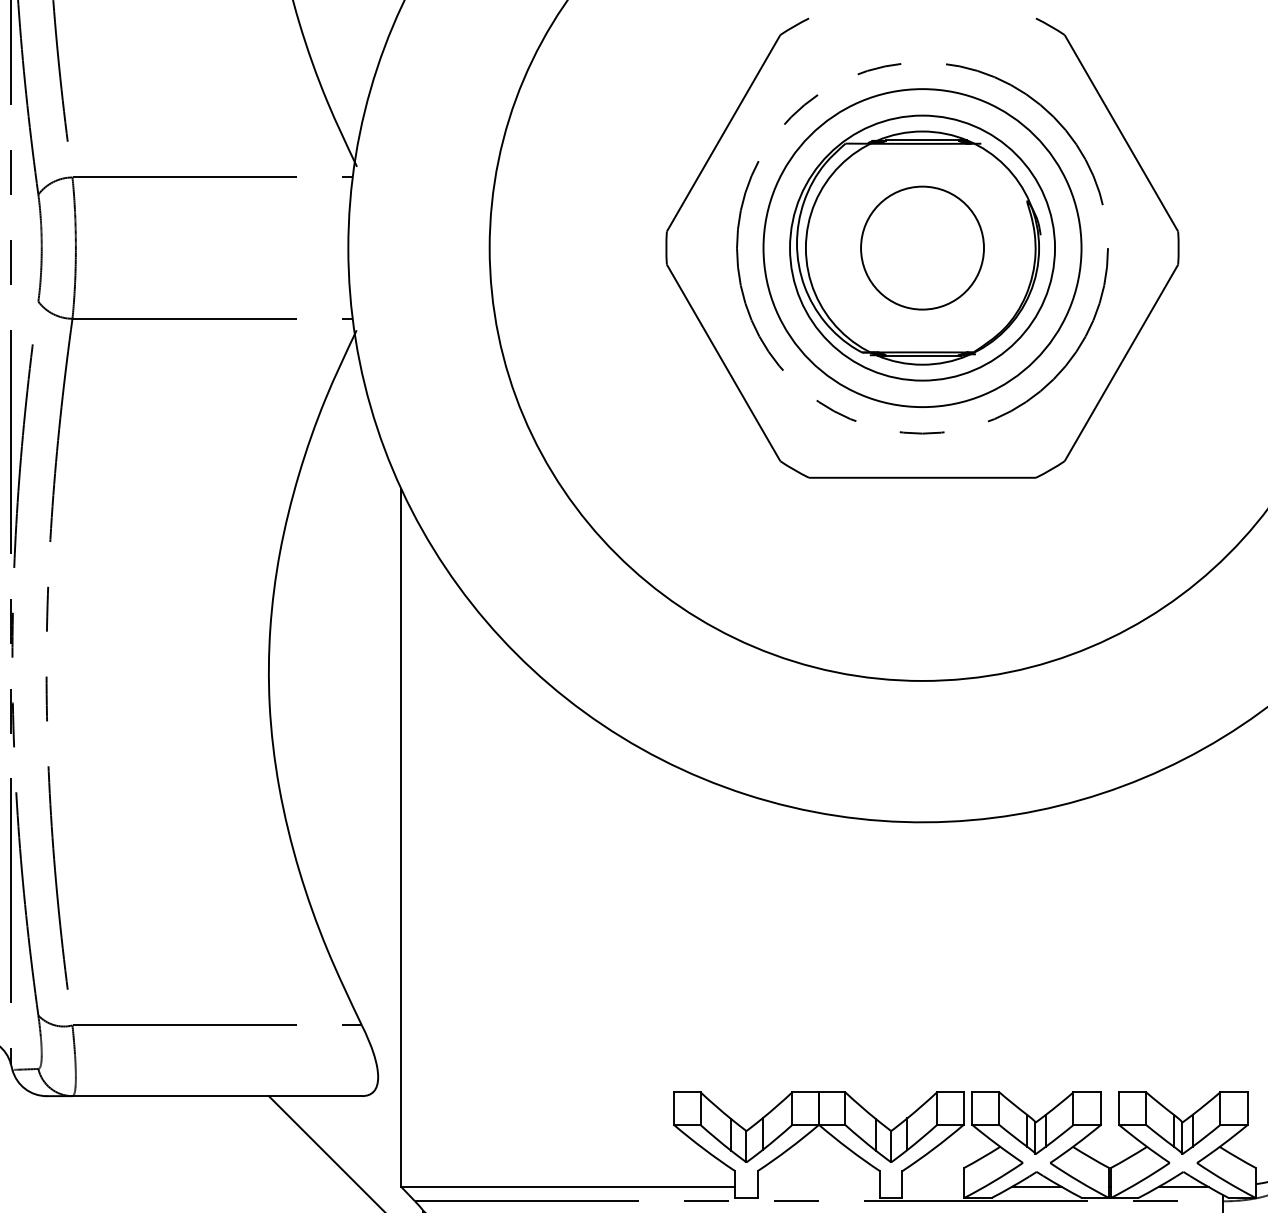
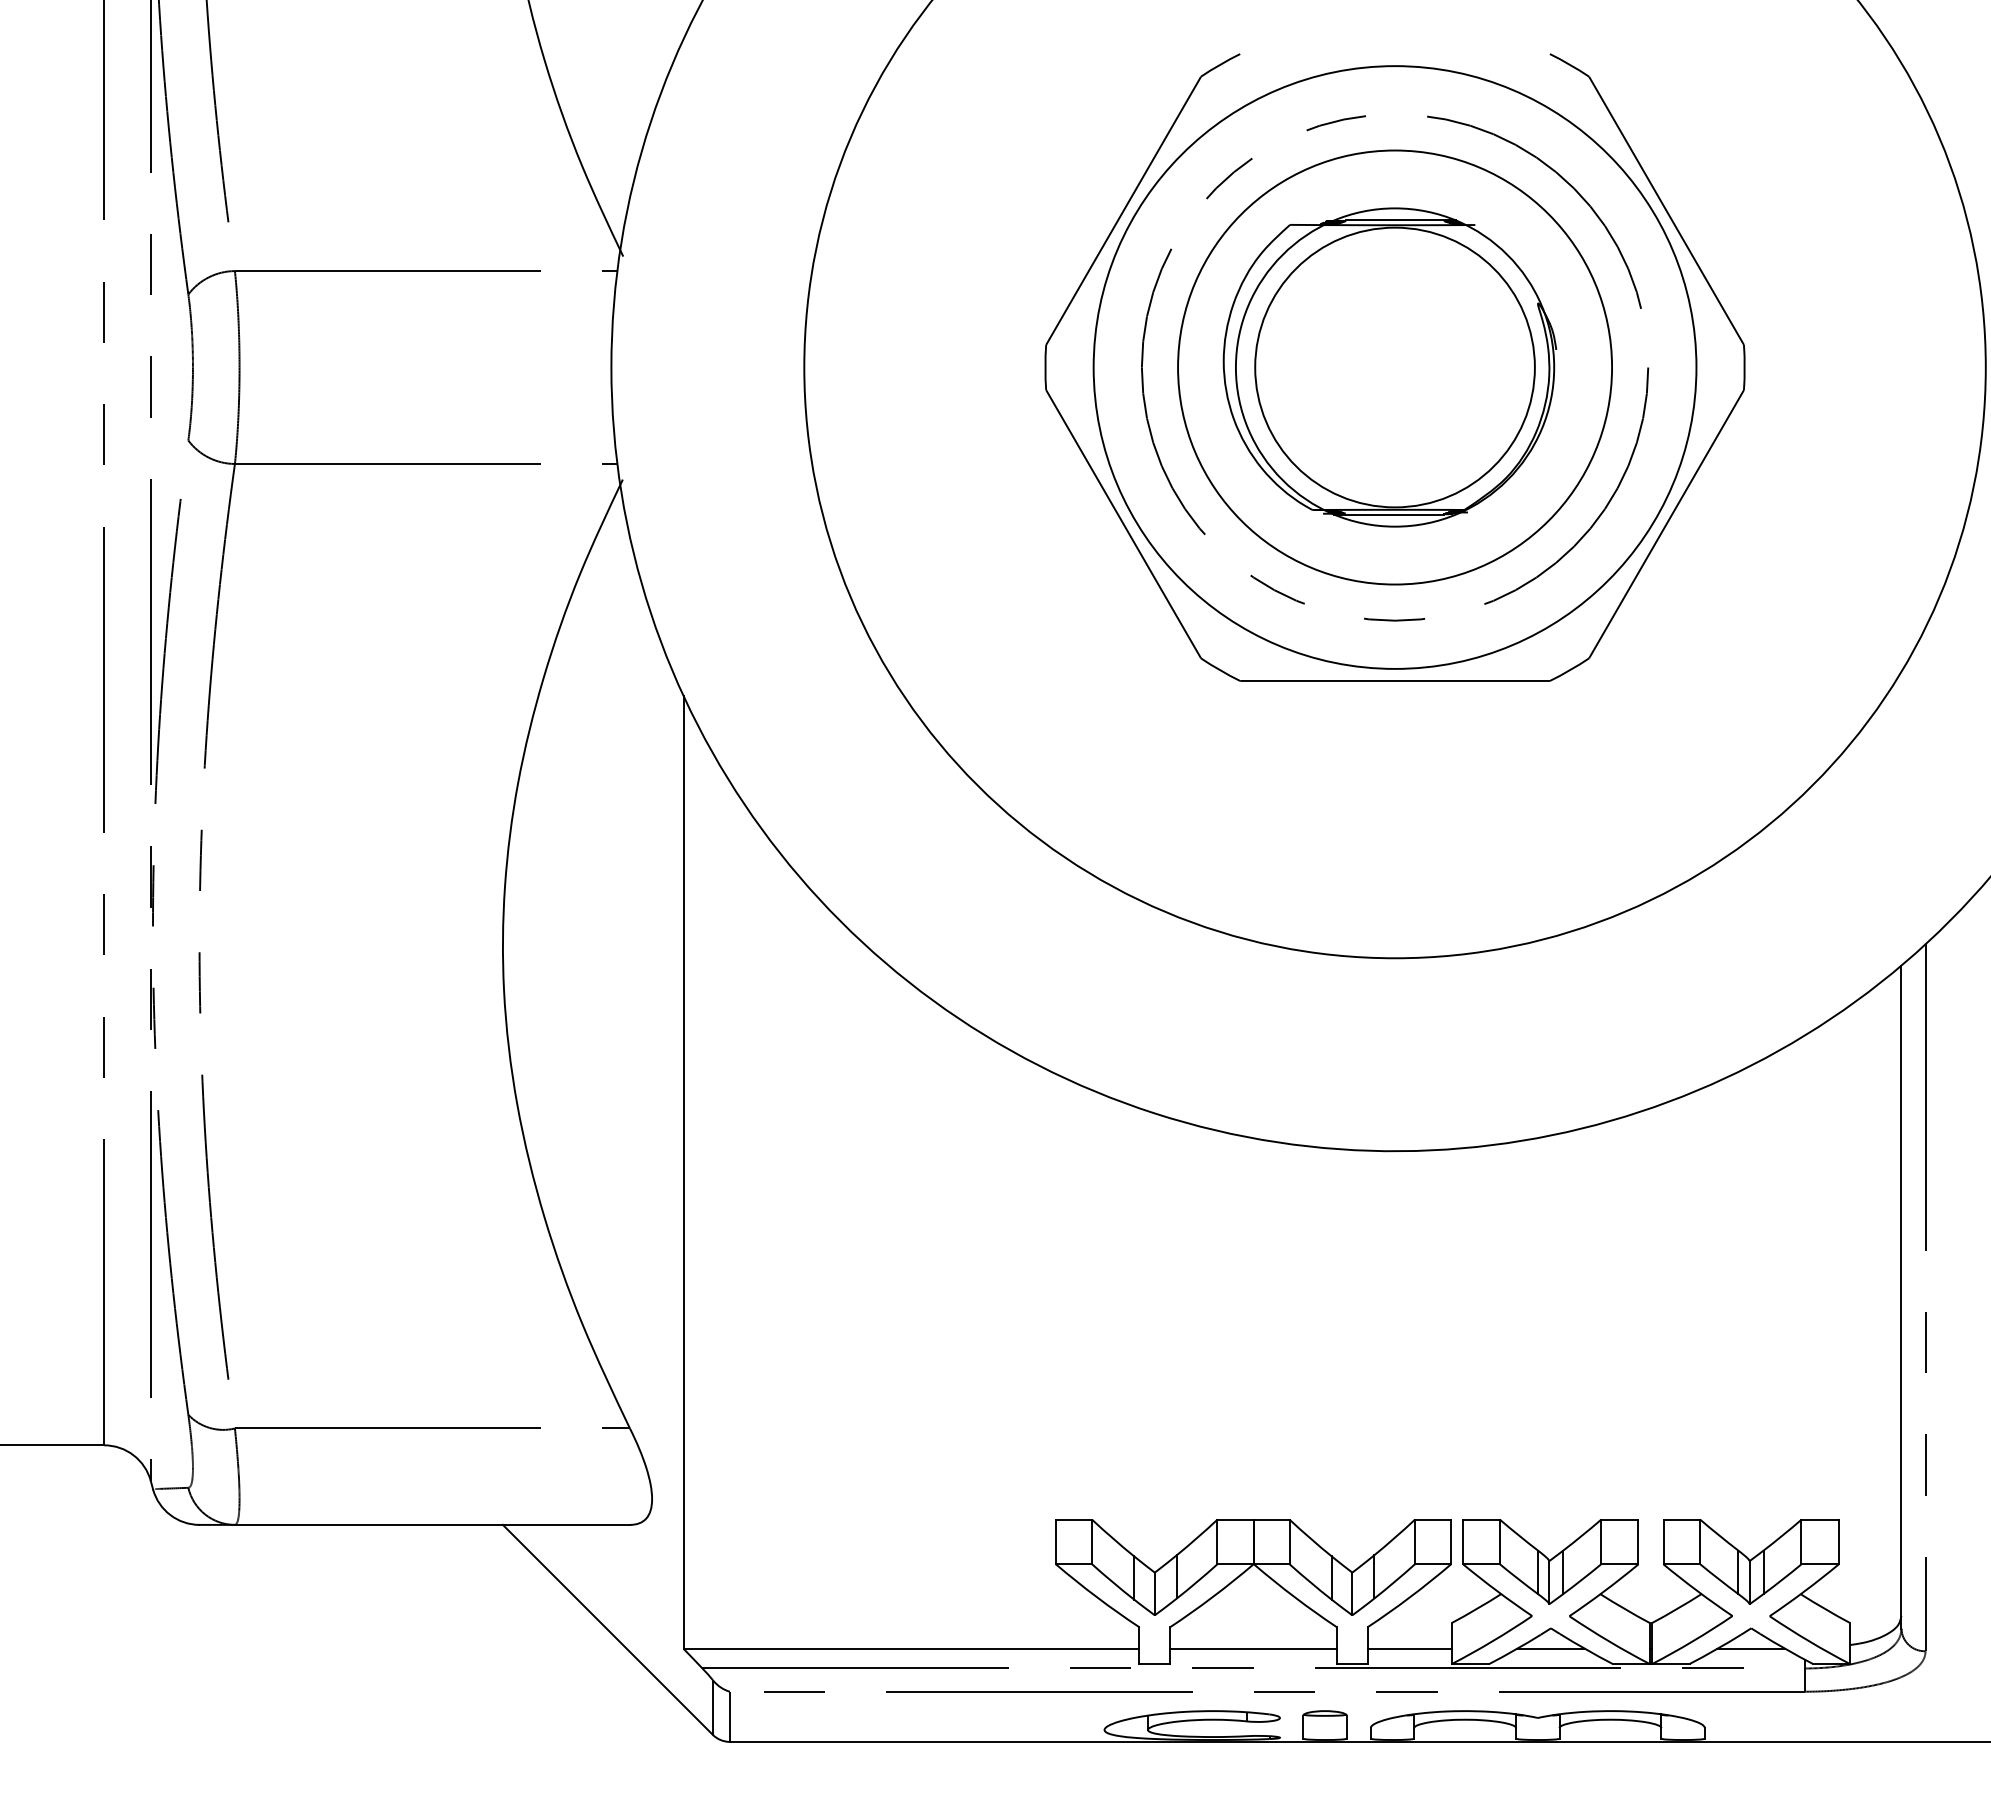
circle: (922, 248) -> (1394, 367), size x1.67
circle: (922, 248) -> (1394, 367), size x1.67
line: (818, 1186) -> (1253, 1648), added
line: (933, 1186) -> (1409, 1648), added

